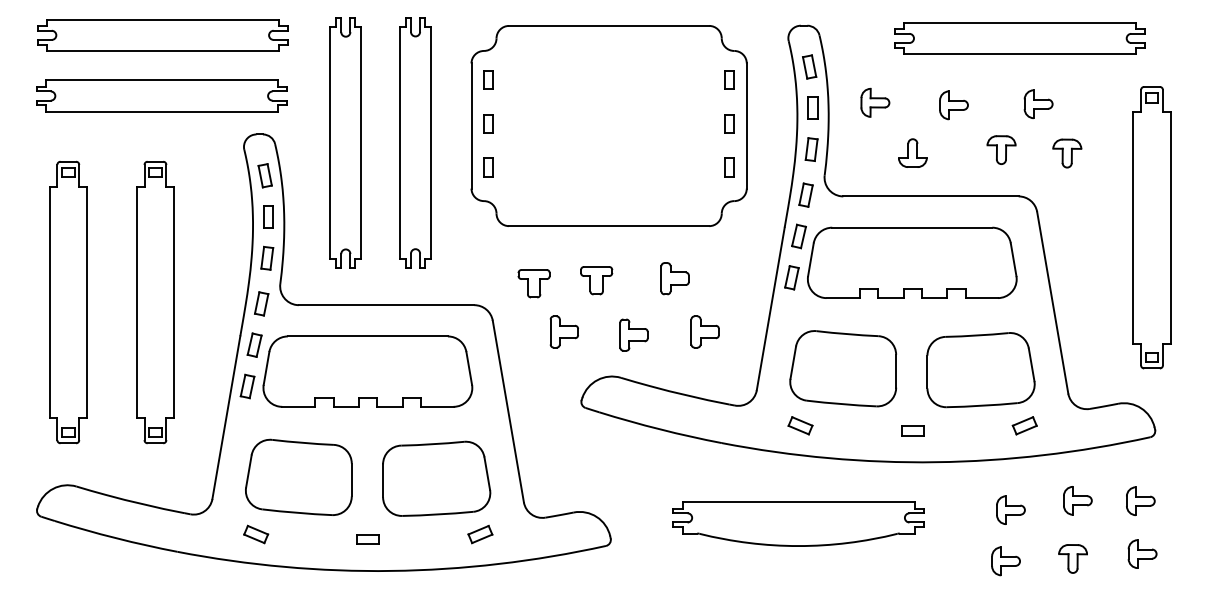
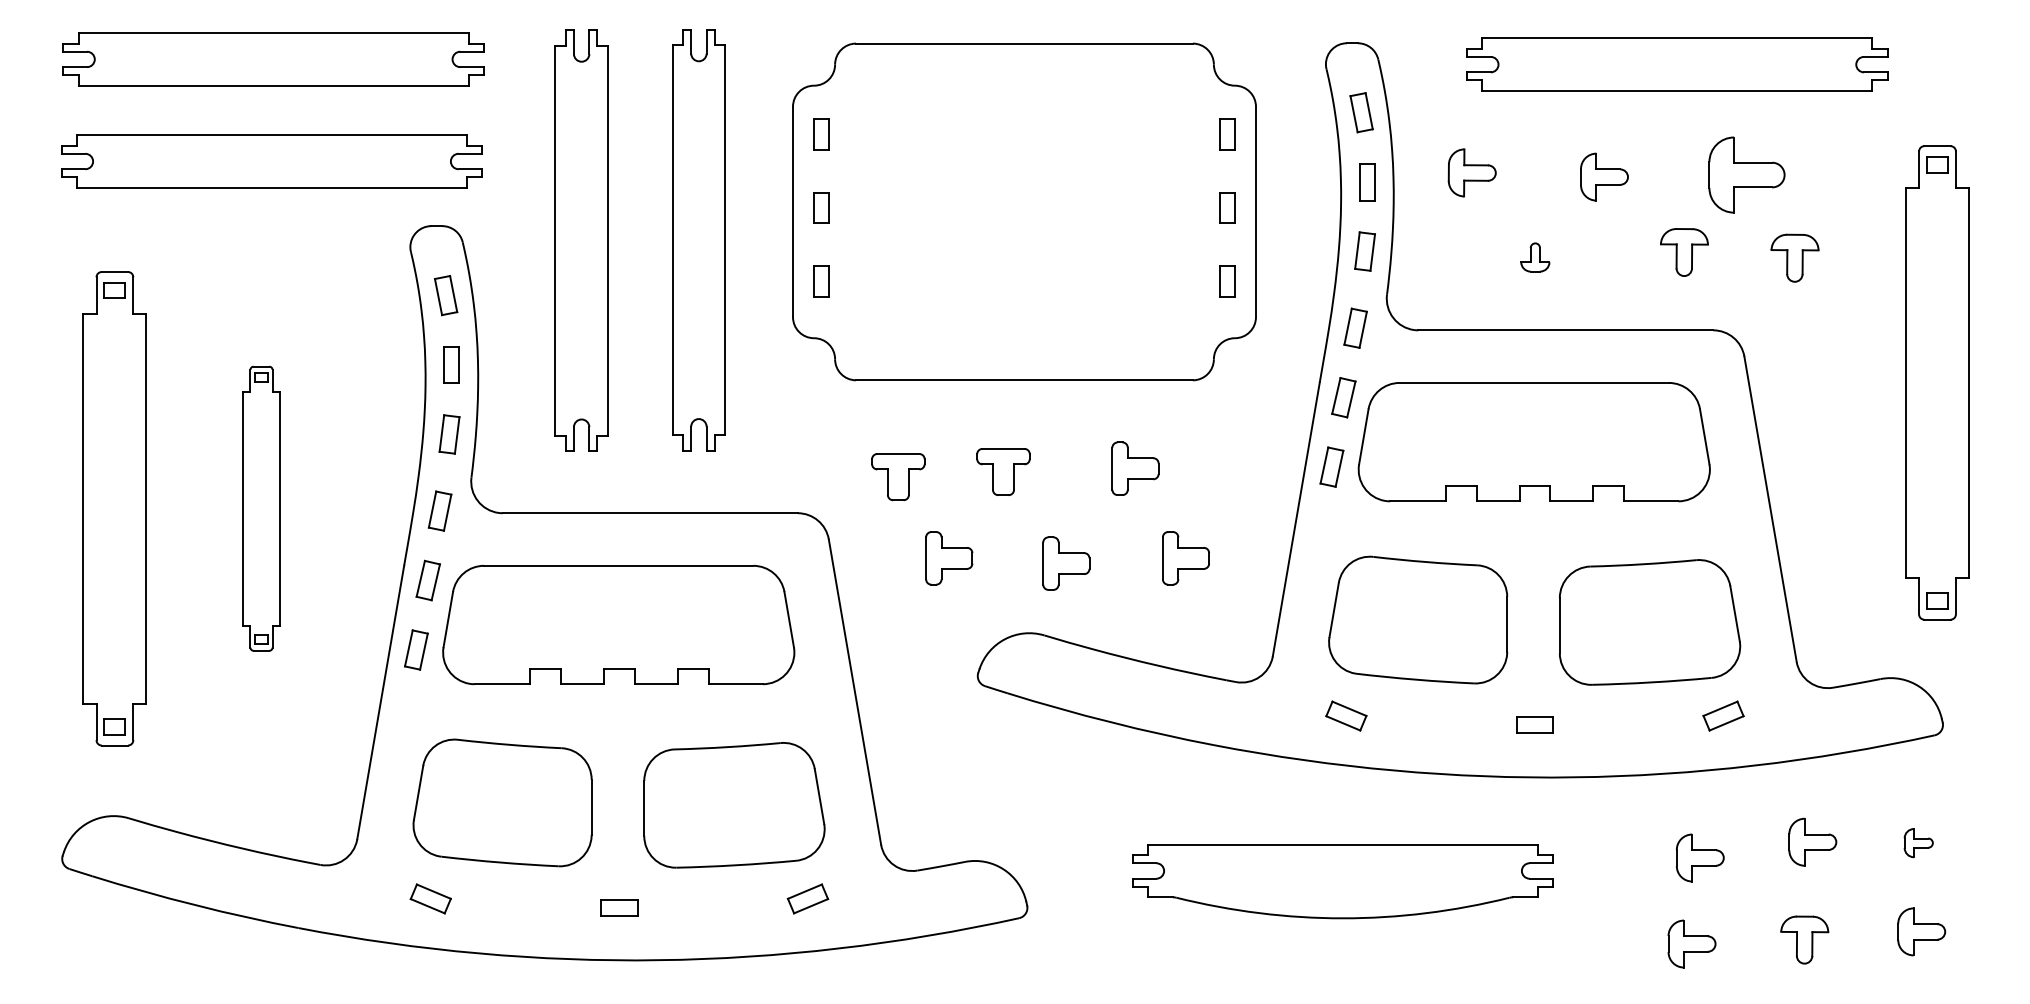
part: (1019, 38) -> (1675, 64), moved
part: (1038, 104) -> (1746, 175), size x1.6
part: (912, 152) -> (1534, 256), size x0.6
part: (155, 302) -> (261, 508), size x0.6
part: (1140, 501) -> (1918, 843), size x0.6

